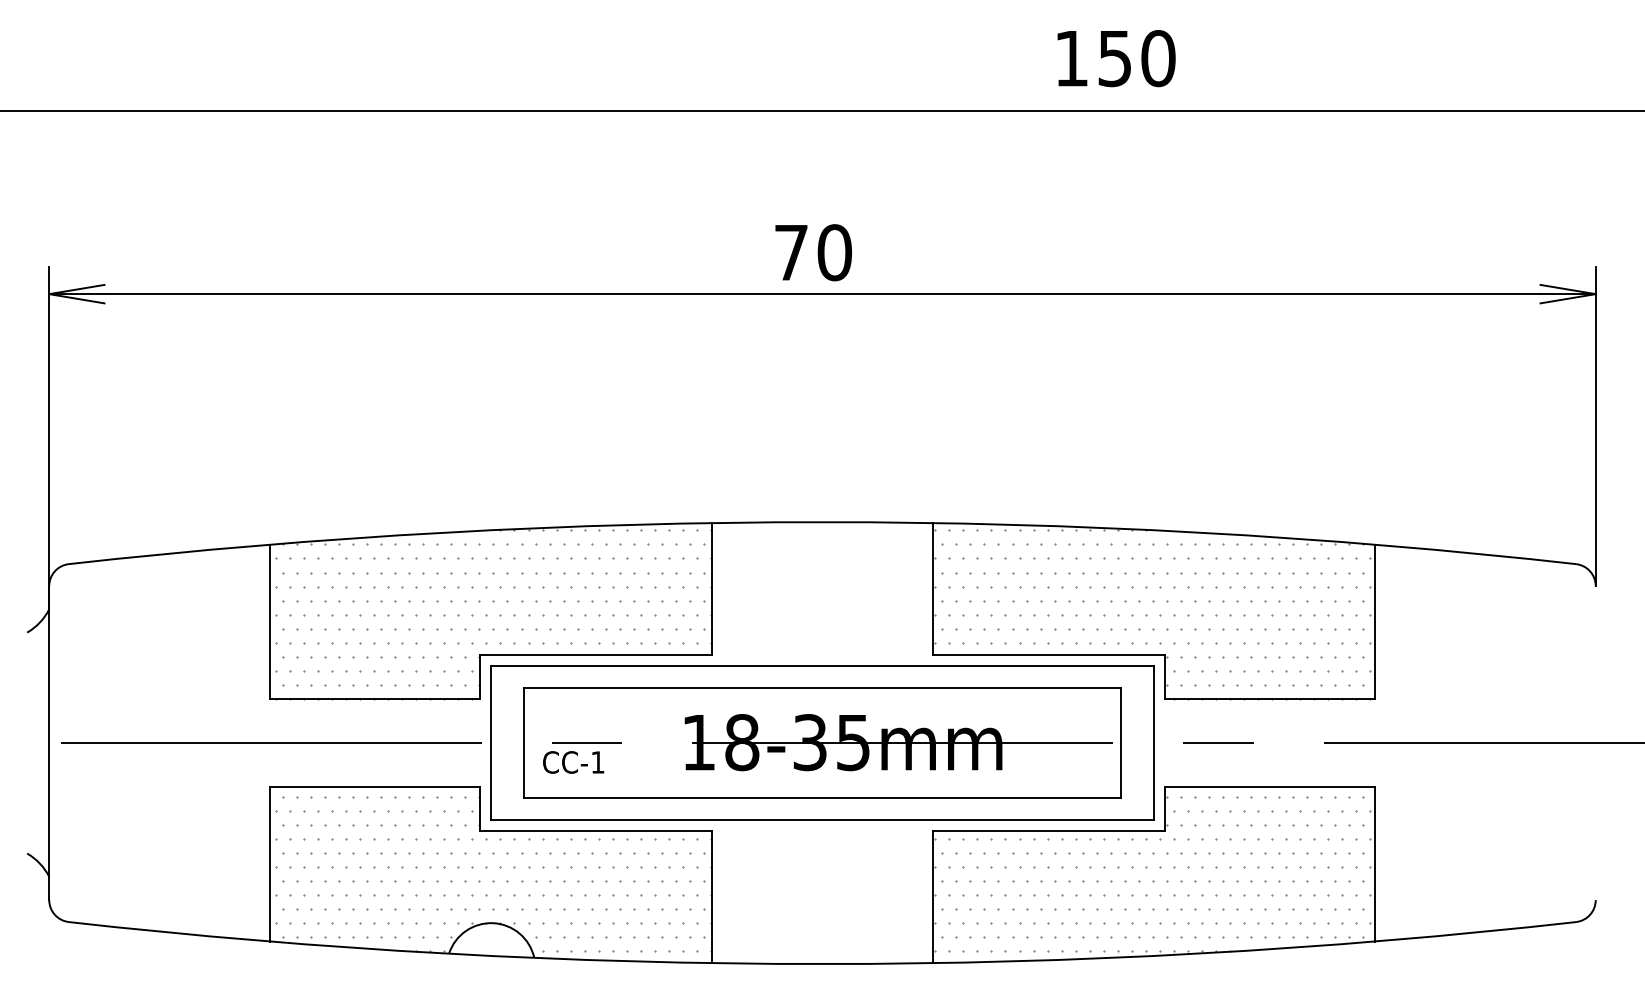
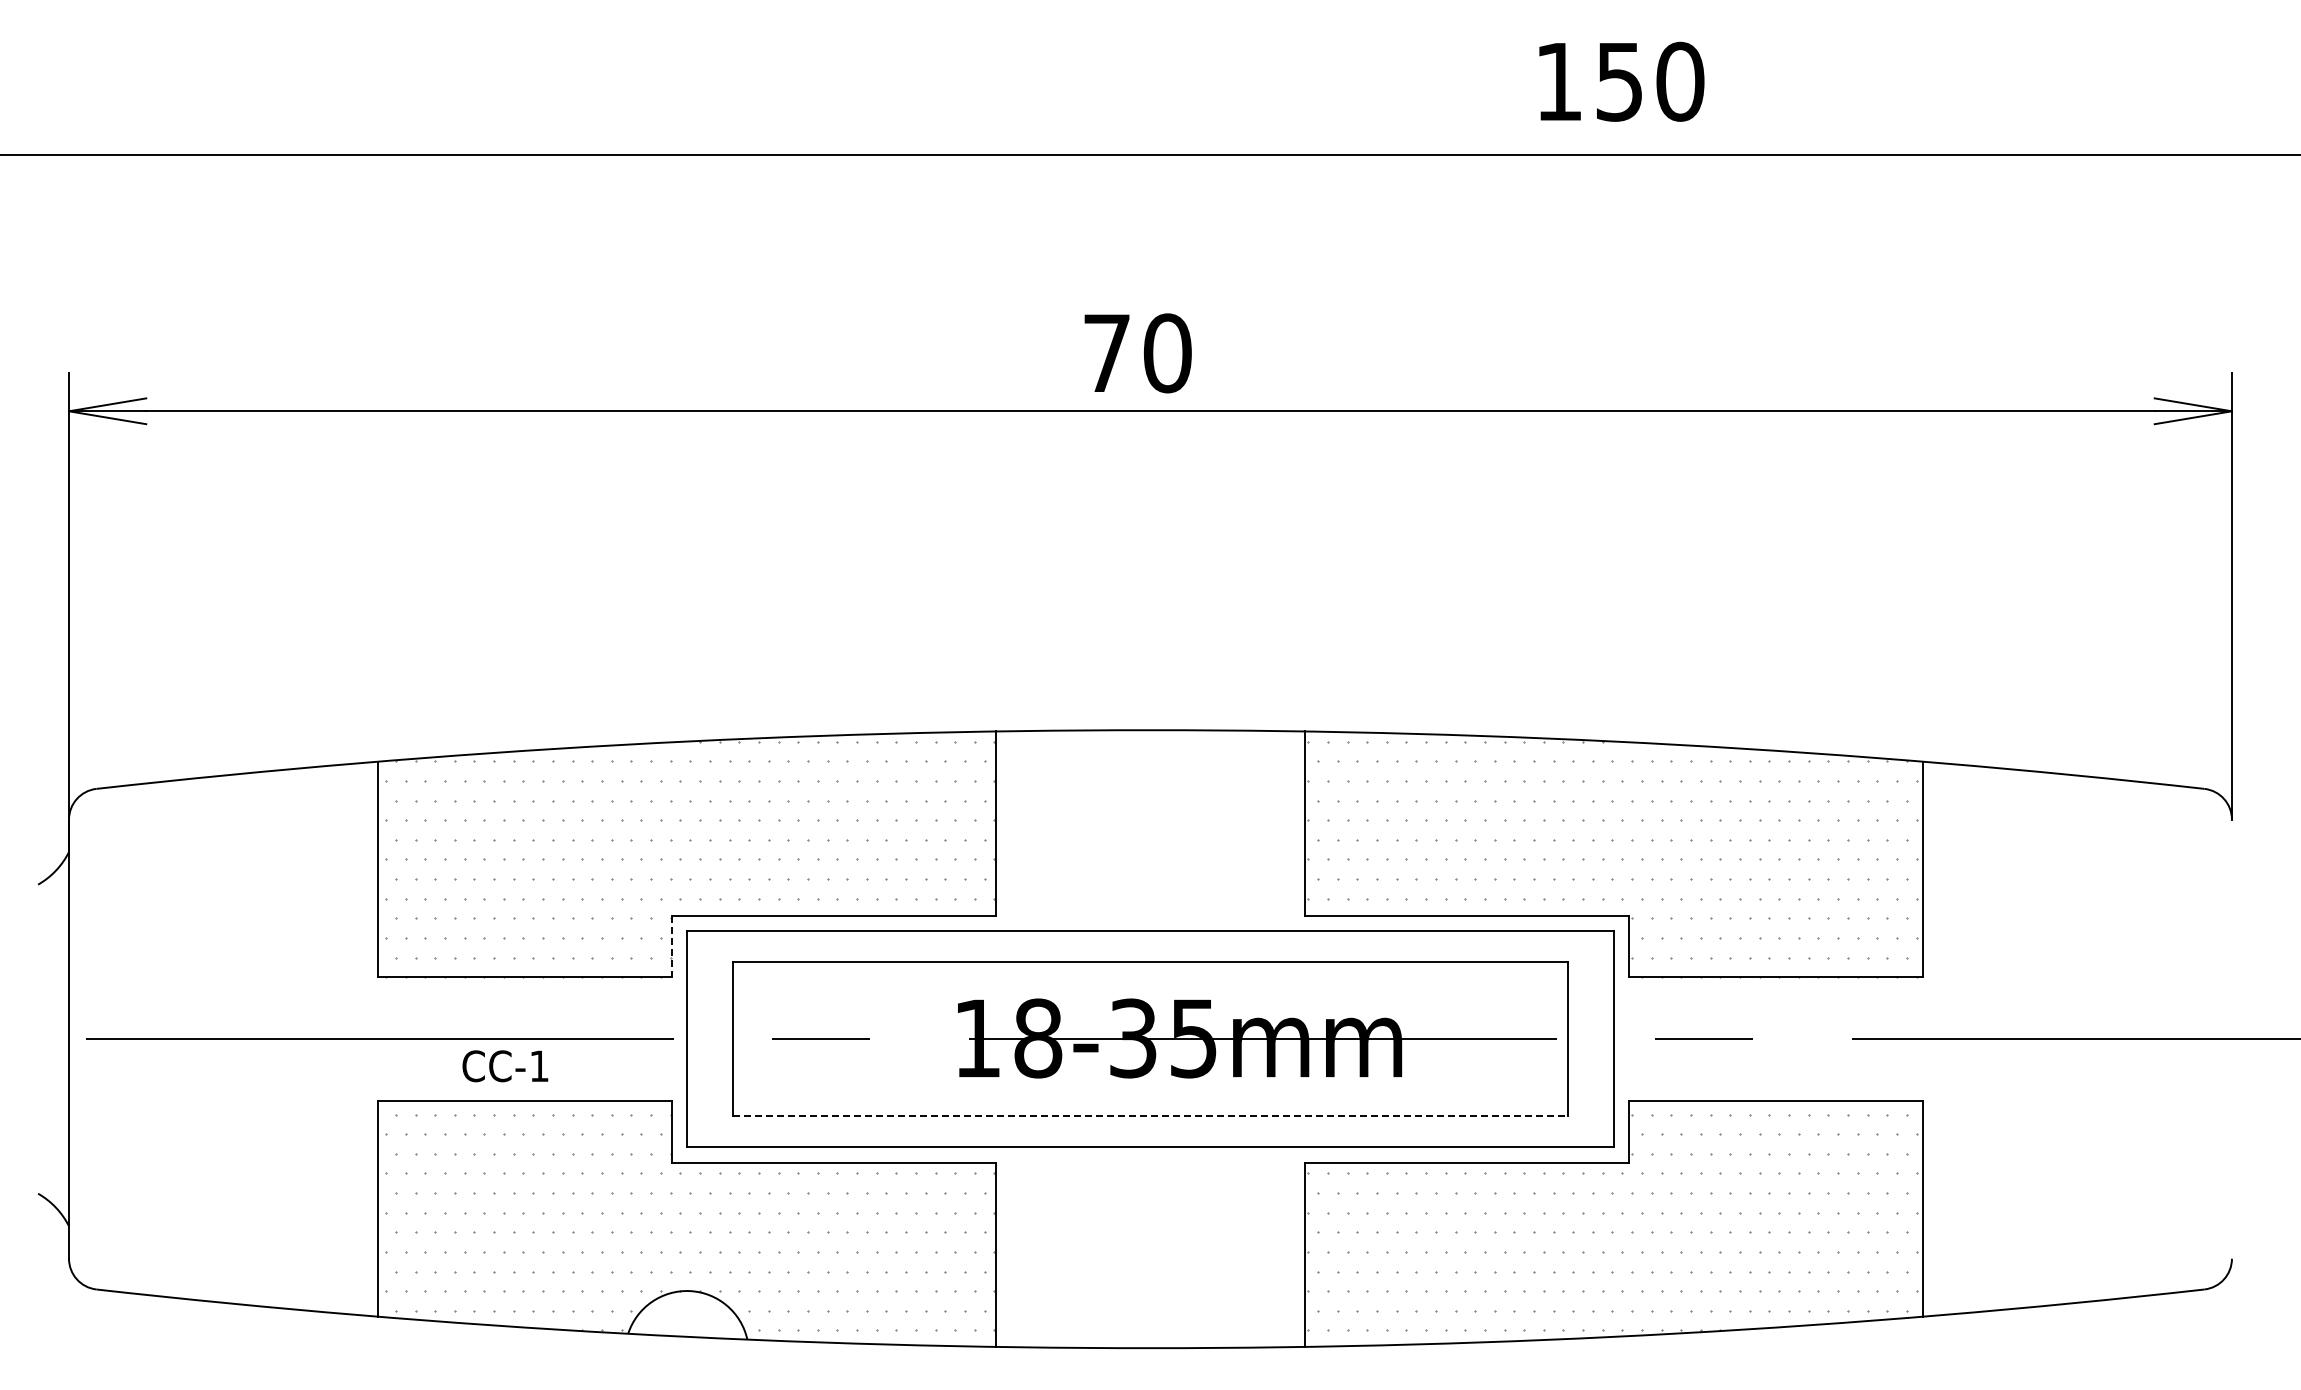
text: (1116, 58) -> (1621, 81), moved
line: (480, 676) -> (671, 946), solid -> dashed
text: (573, 762) -> (505, 1066), moved
line: (822, 798) -> (1150, 1116), solid -> dashed

